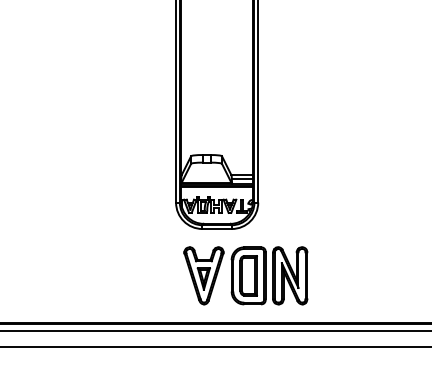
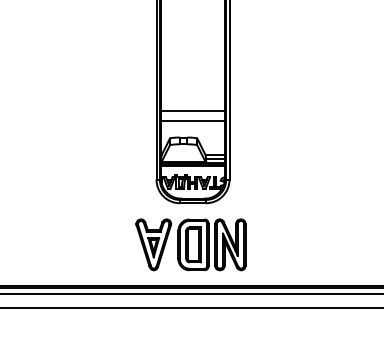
line: (217, 125) -> (193, 111), added
line: (217, 136) -> (193, 121), added
part: (245, 275) -> (190, 244), moved

